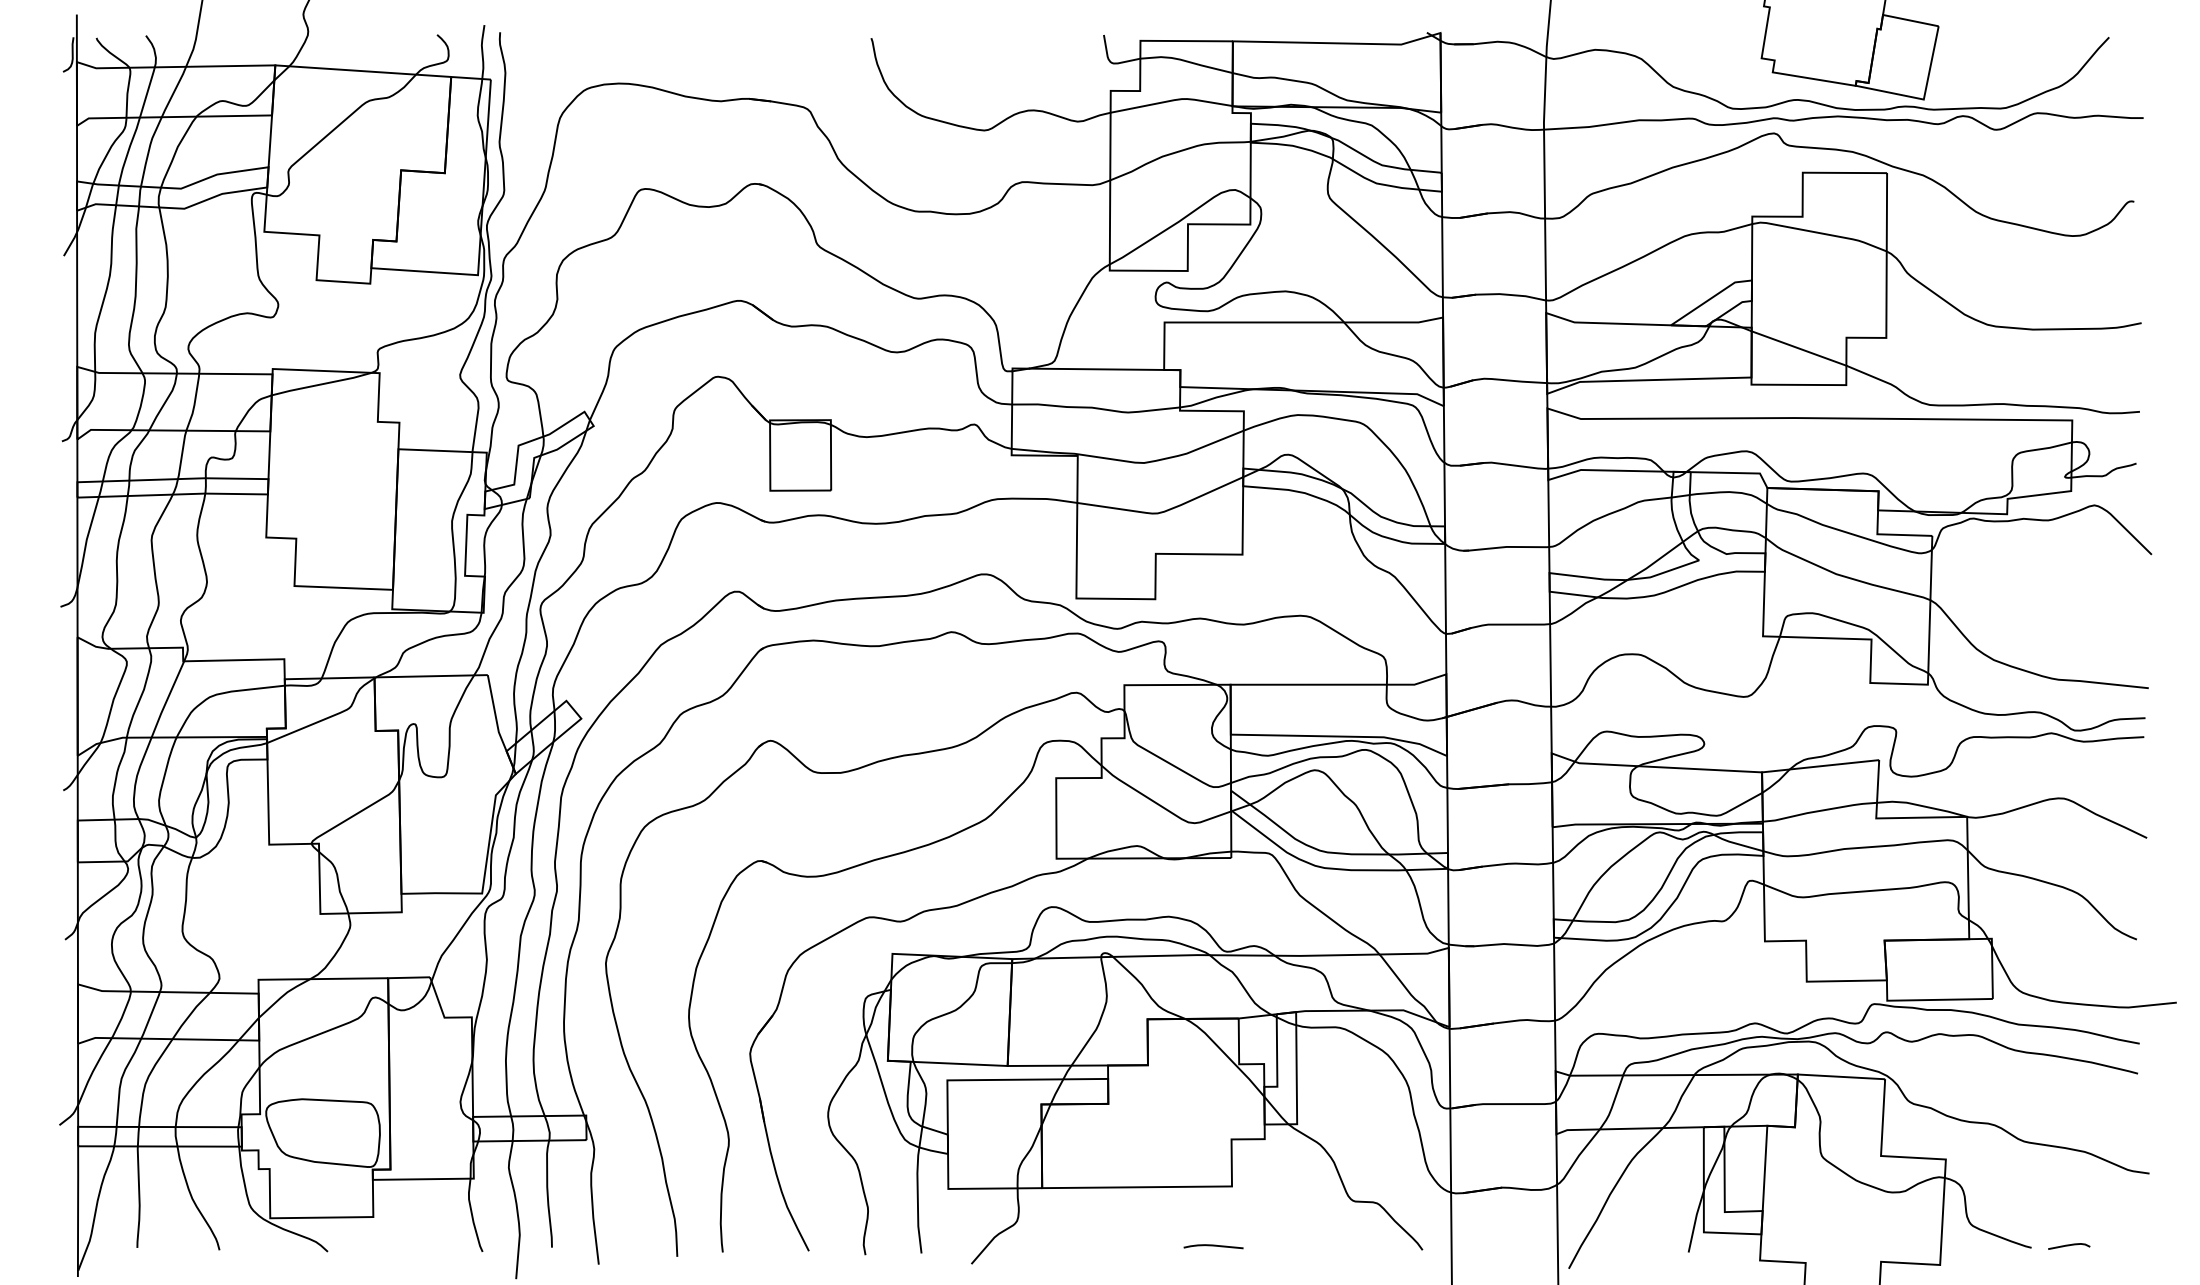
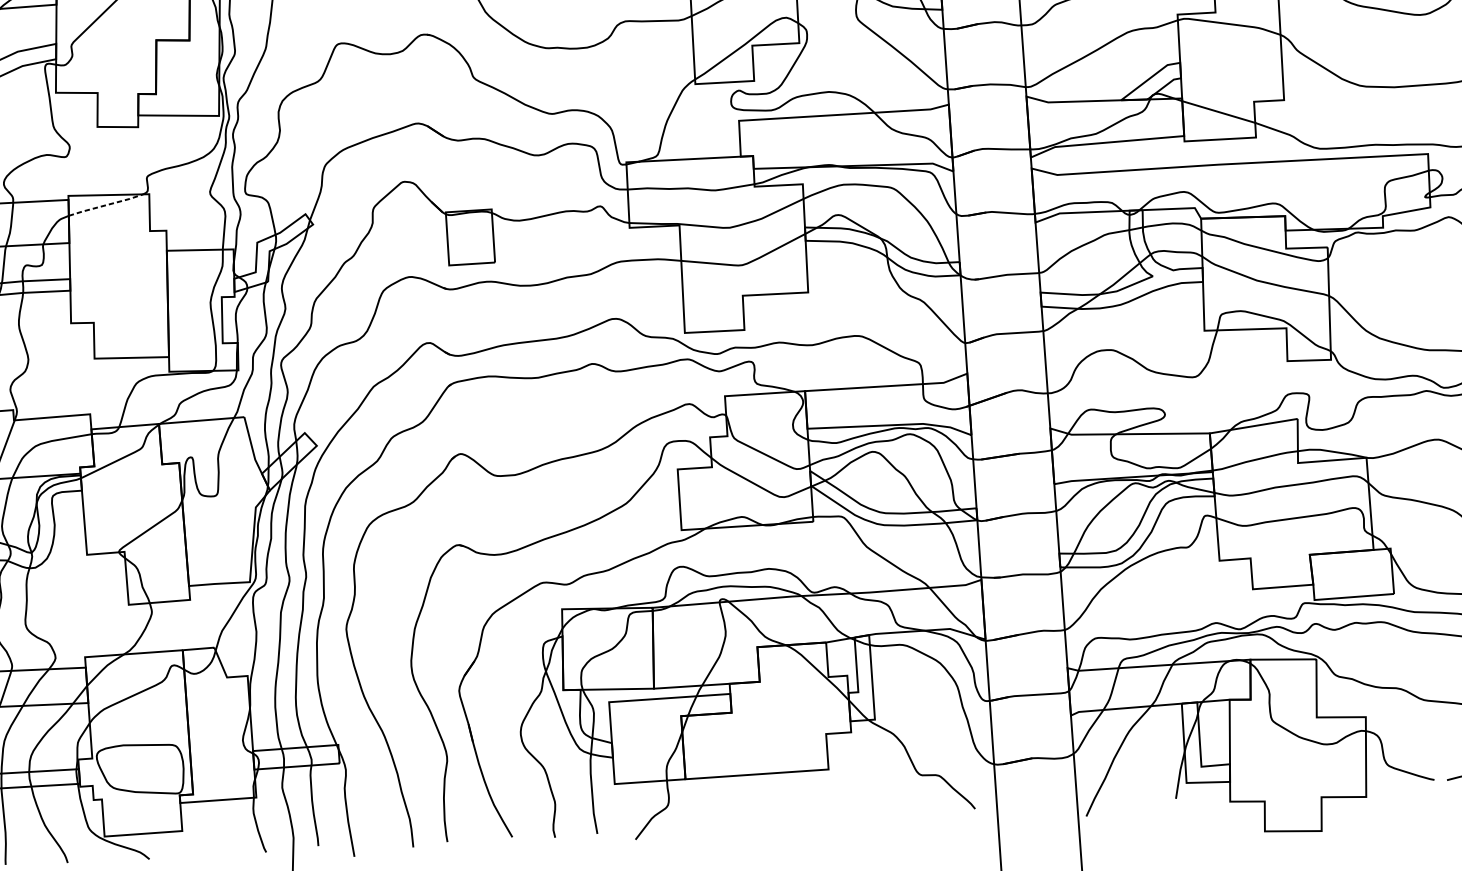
line: (322, 384) -> (106, 205), solid -> dashed
curve: (1213, 1246) -> (817, 815), removed

